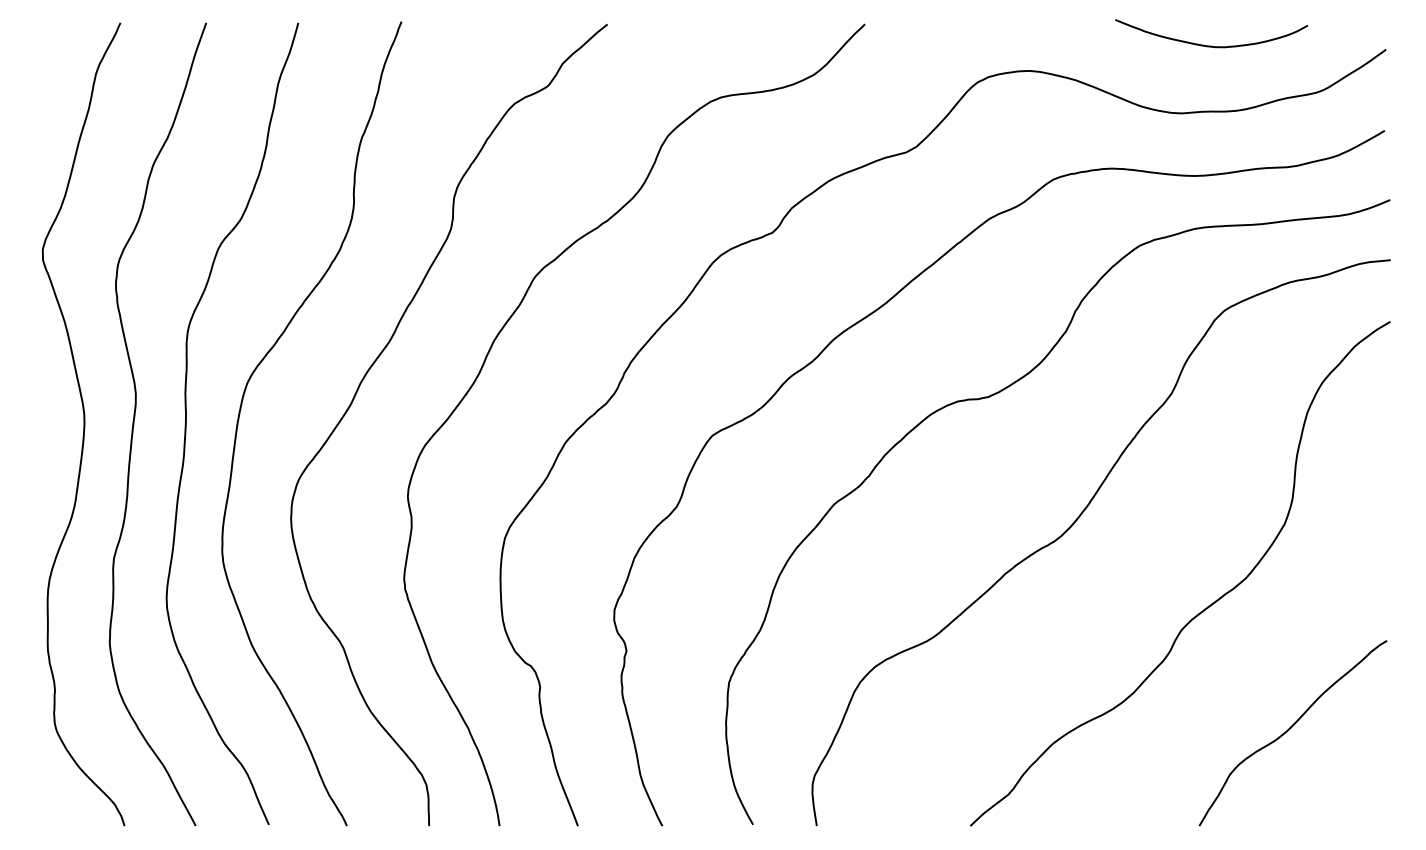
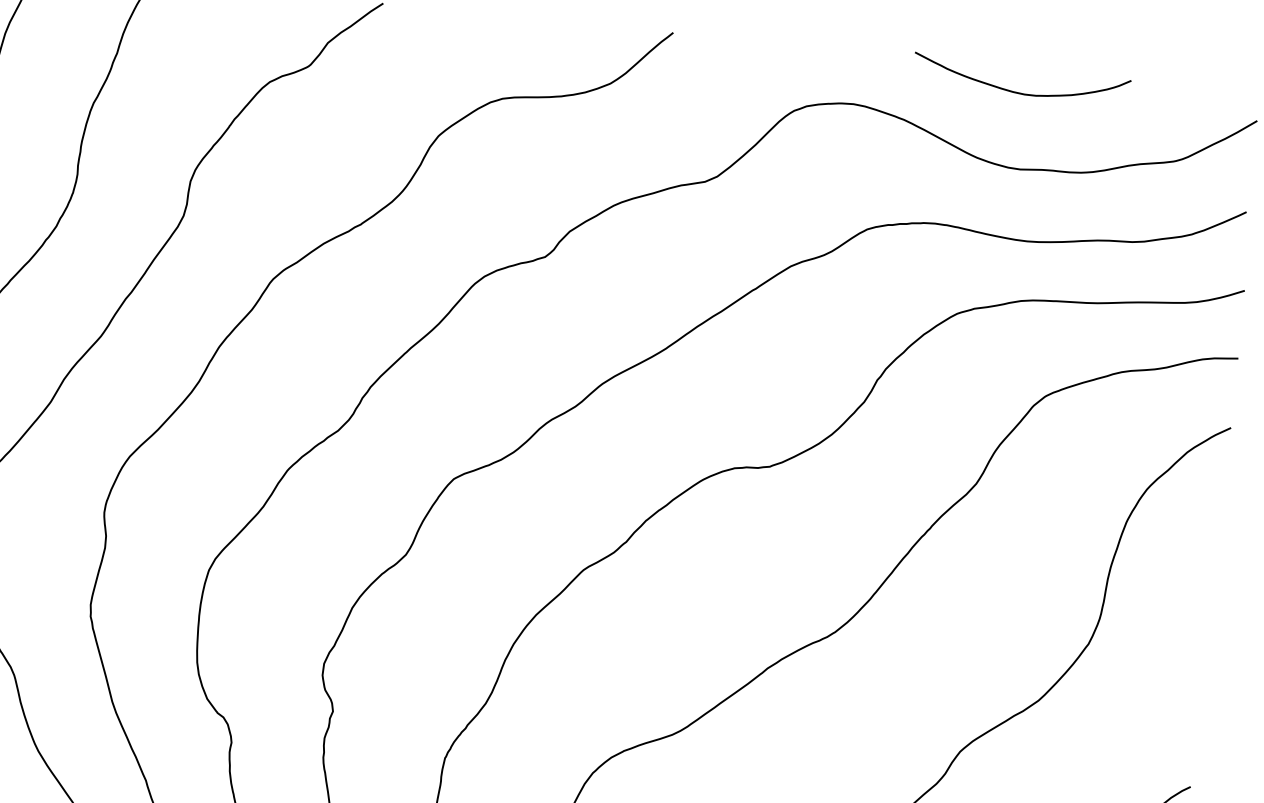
curve: (1211, 45) -> (1020, 92), moved

